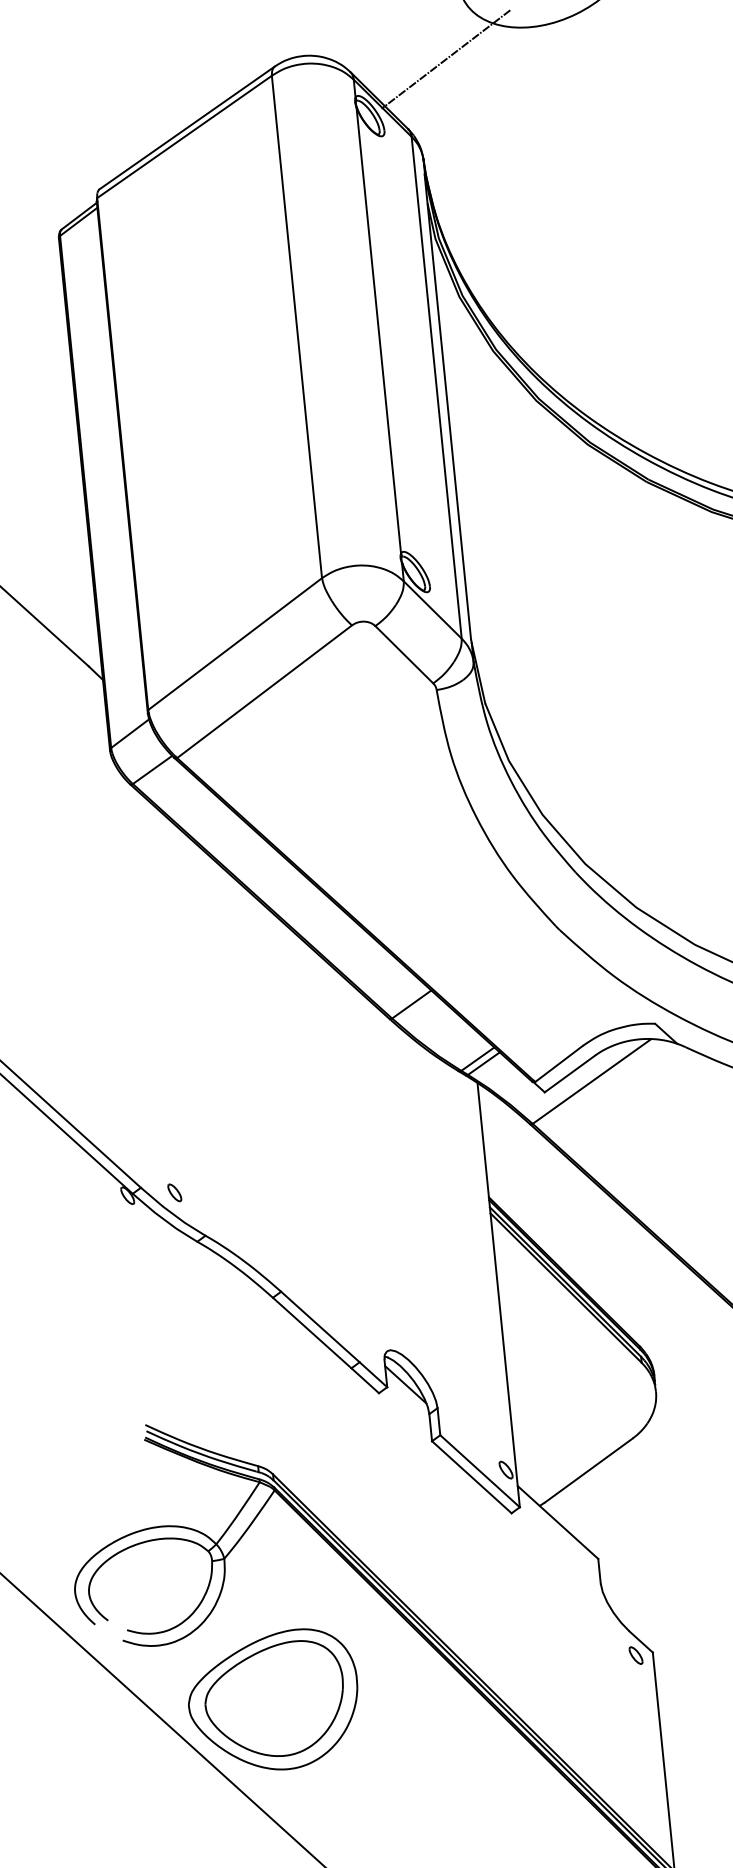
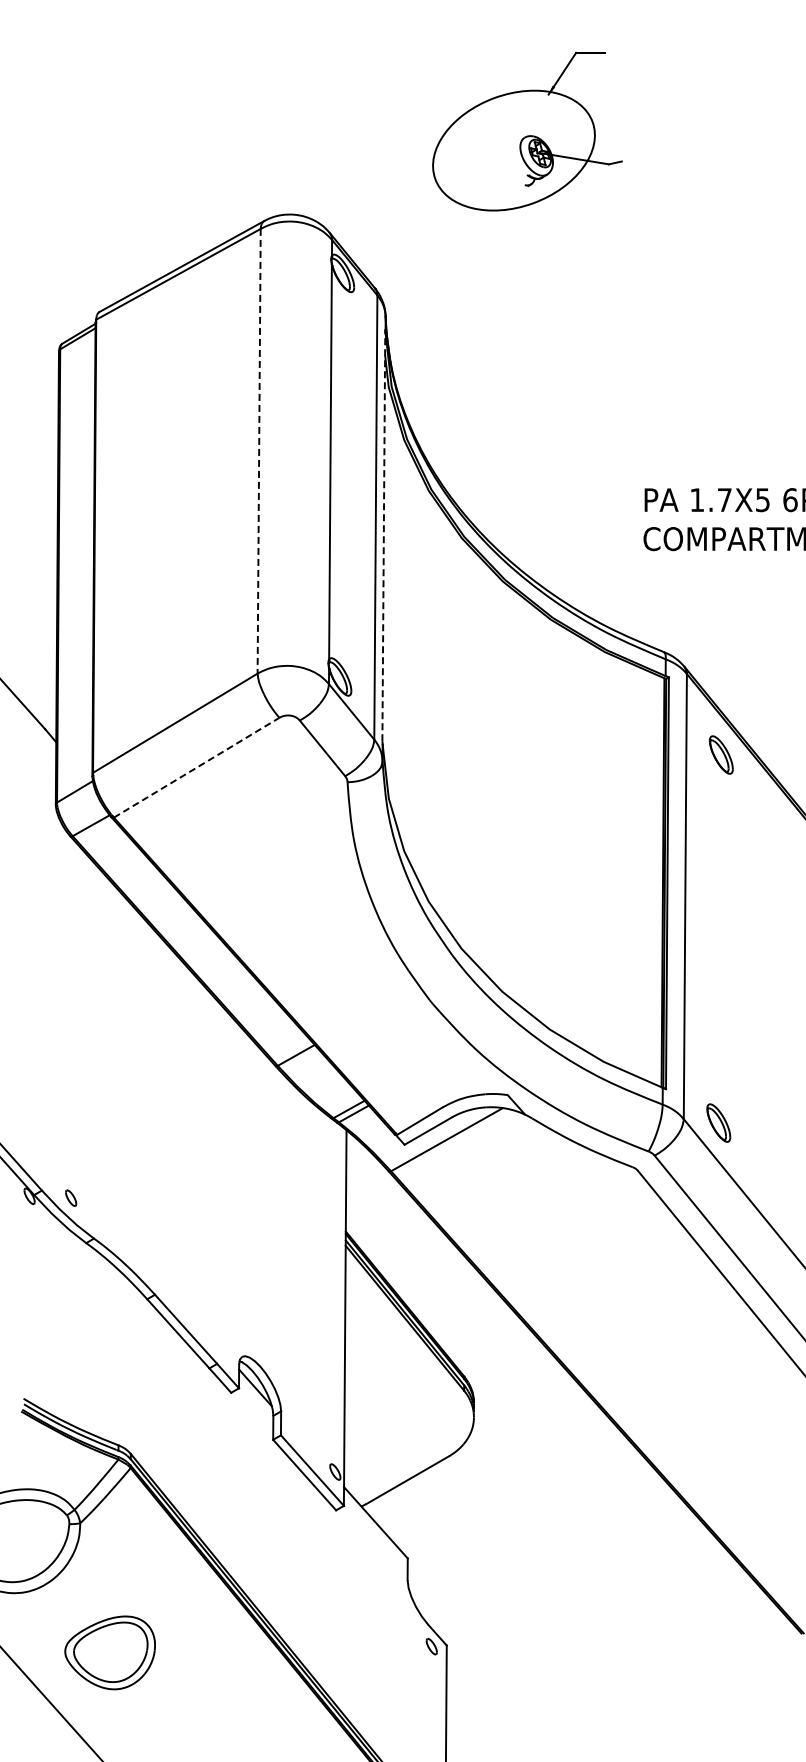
line: (445, 59) -> (414, 230), removed
line: (297, 327) -> (259, 451), solid -> dashed
line: (447, 407) -> (383, 535), solid -> dashed
line: (264, 691) -> (196, 767), solid -> dashed
part: (272, 1701) -> (109, 1652), size x0.6

